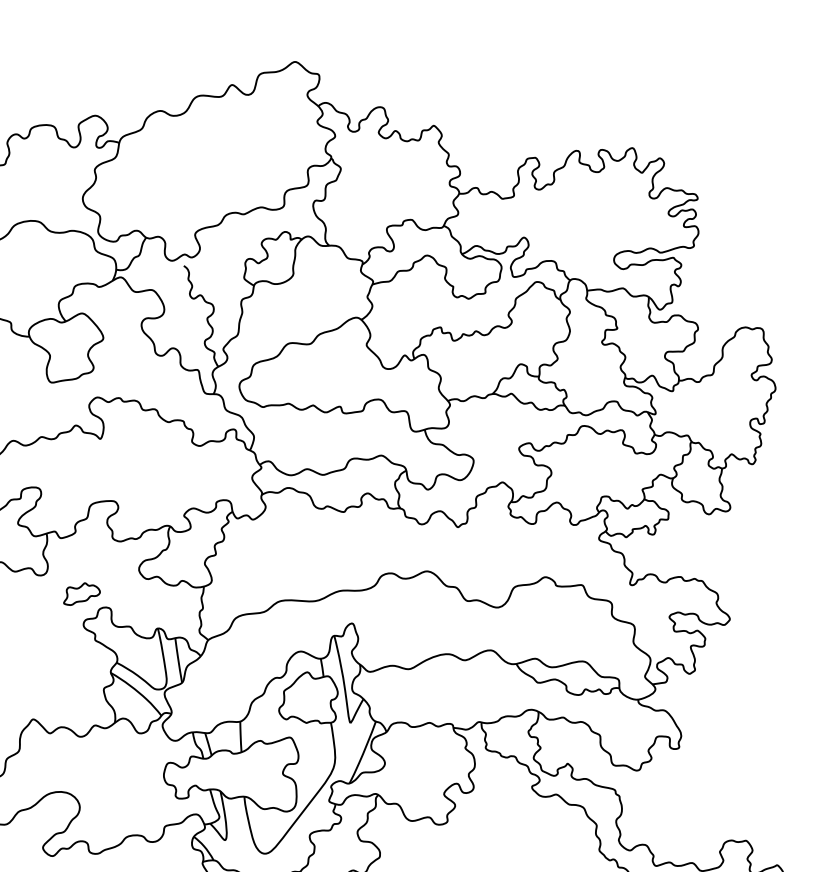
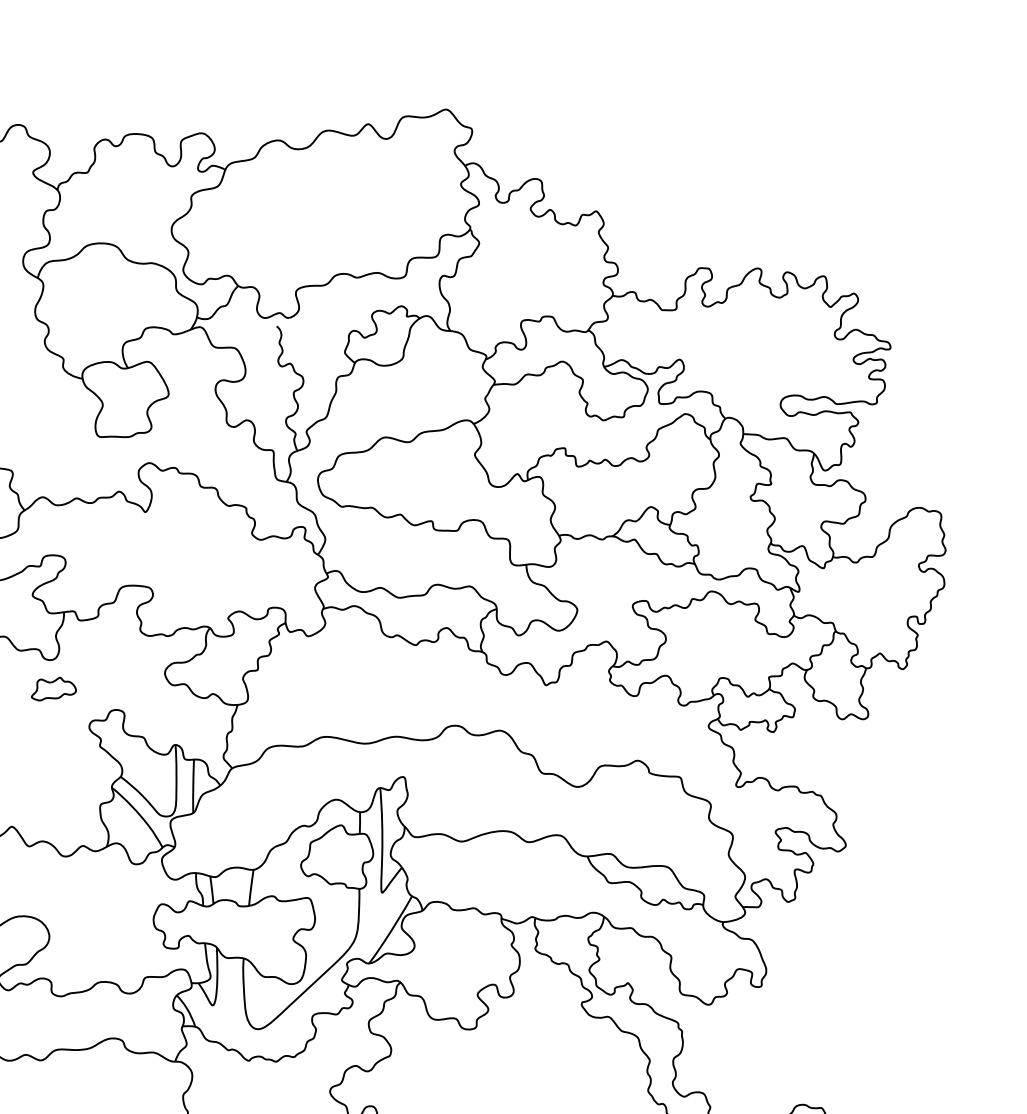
part: (80, 593) -> (53, 688), moved

